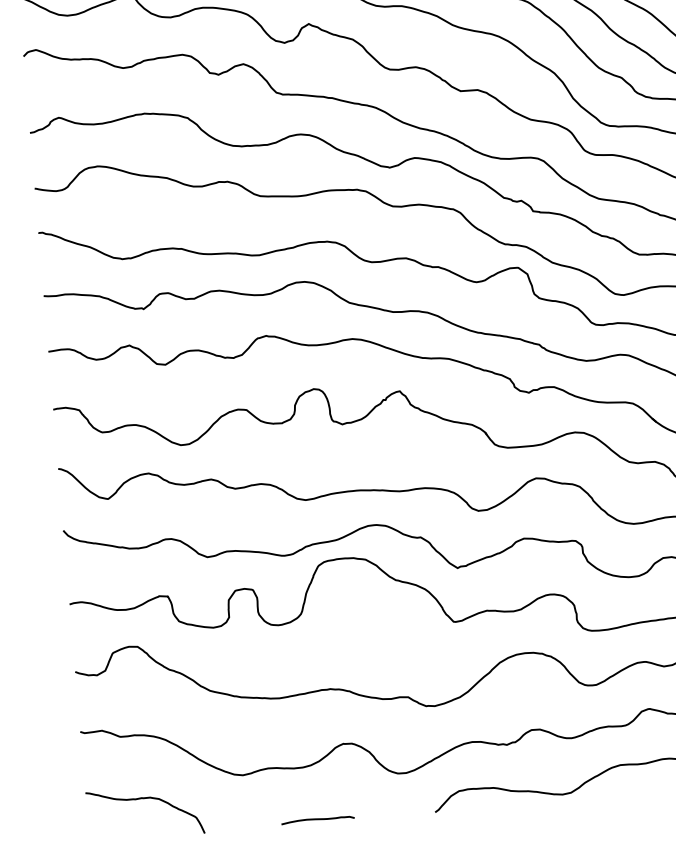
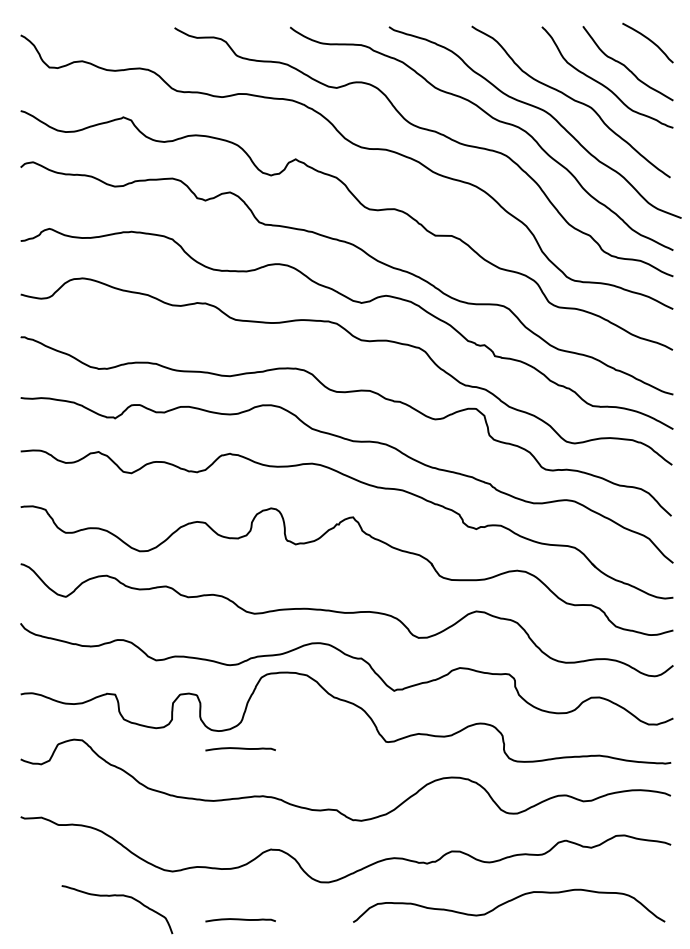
curve: (302, 642) -> (240, 749), added
curve: (144, 799) -> (117, 896), moved

